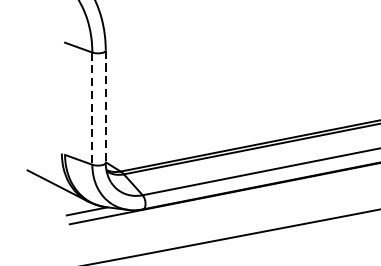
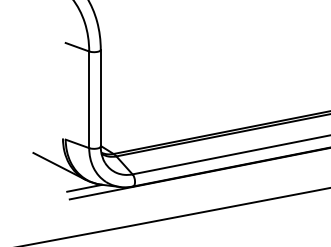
line: (105, 107) -> (100, 98), dashed -> solid
line: (92, 109) -> (89, 100), dashed -> solid

